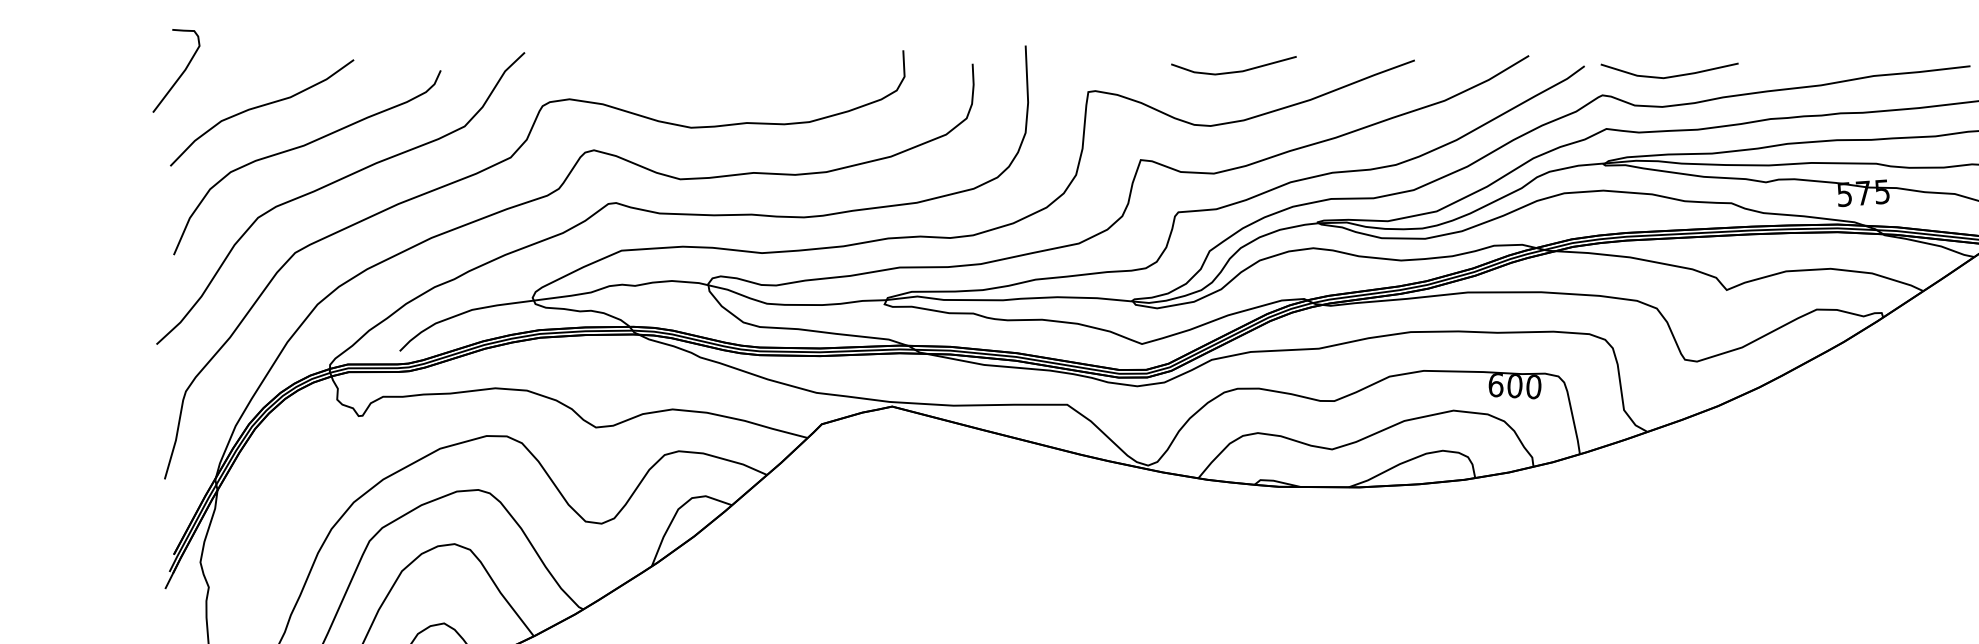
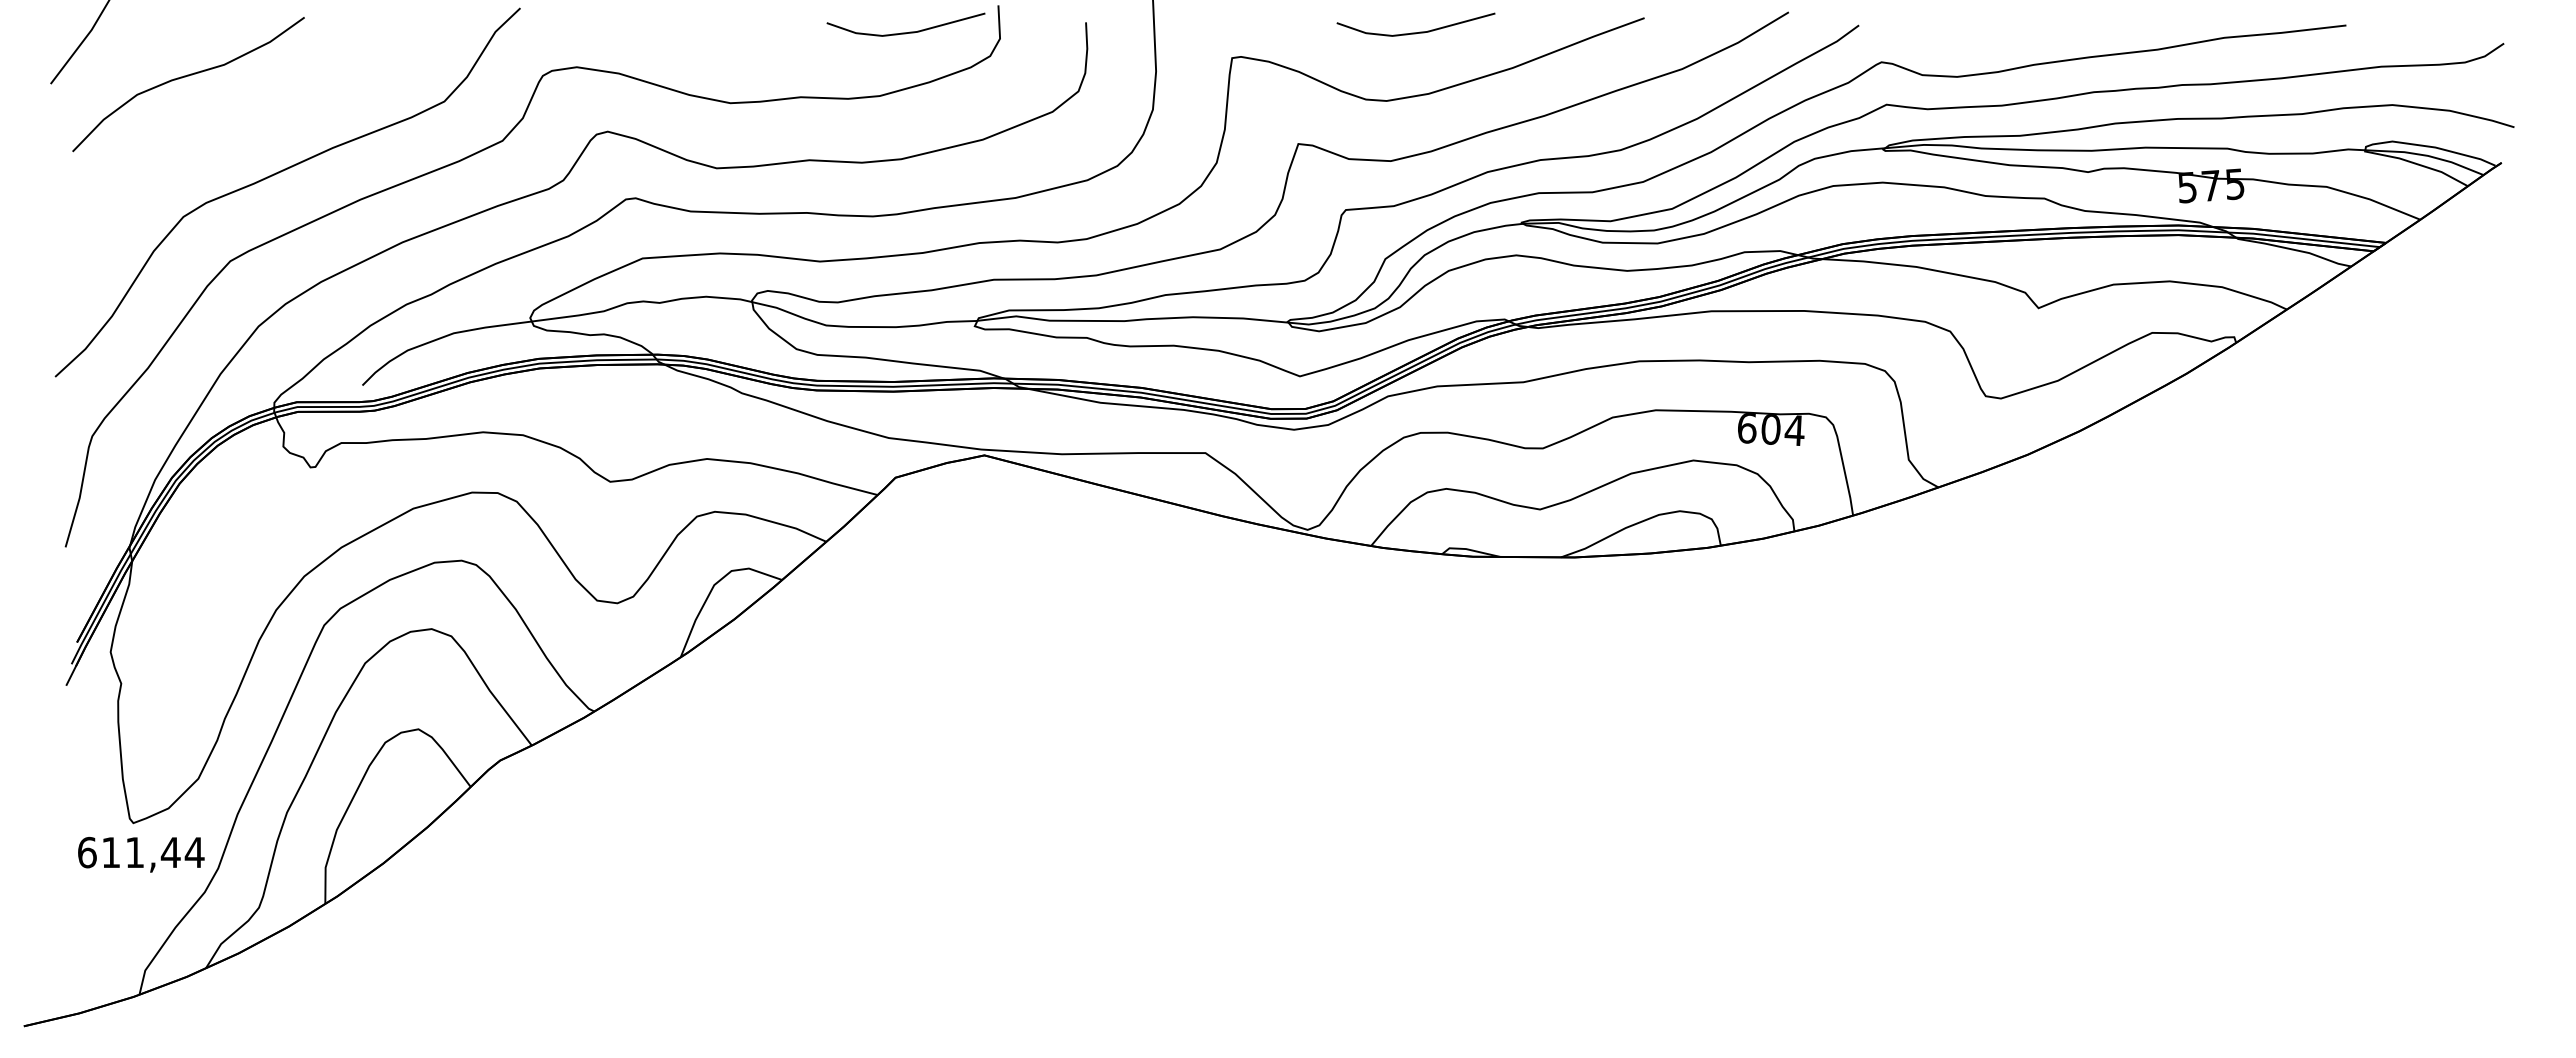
line: (829, 71) -> (905, 32), added
line: (1669, 76) -> (1966, 38), removed
curve: (302, 146) -> (239, 127), removed
text: (1533, 386) -> (1794, 430), 600 -> 604

